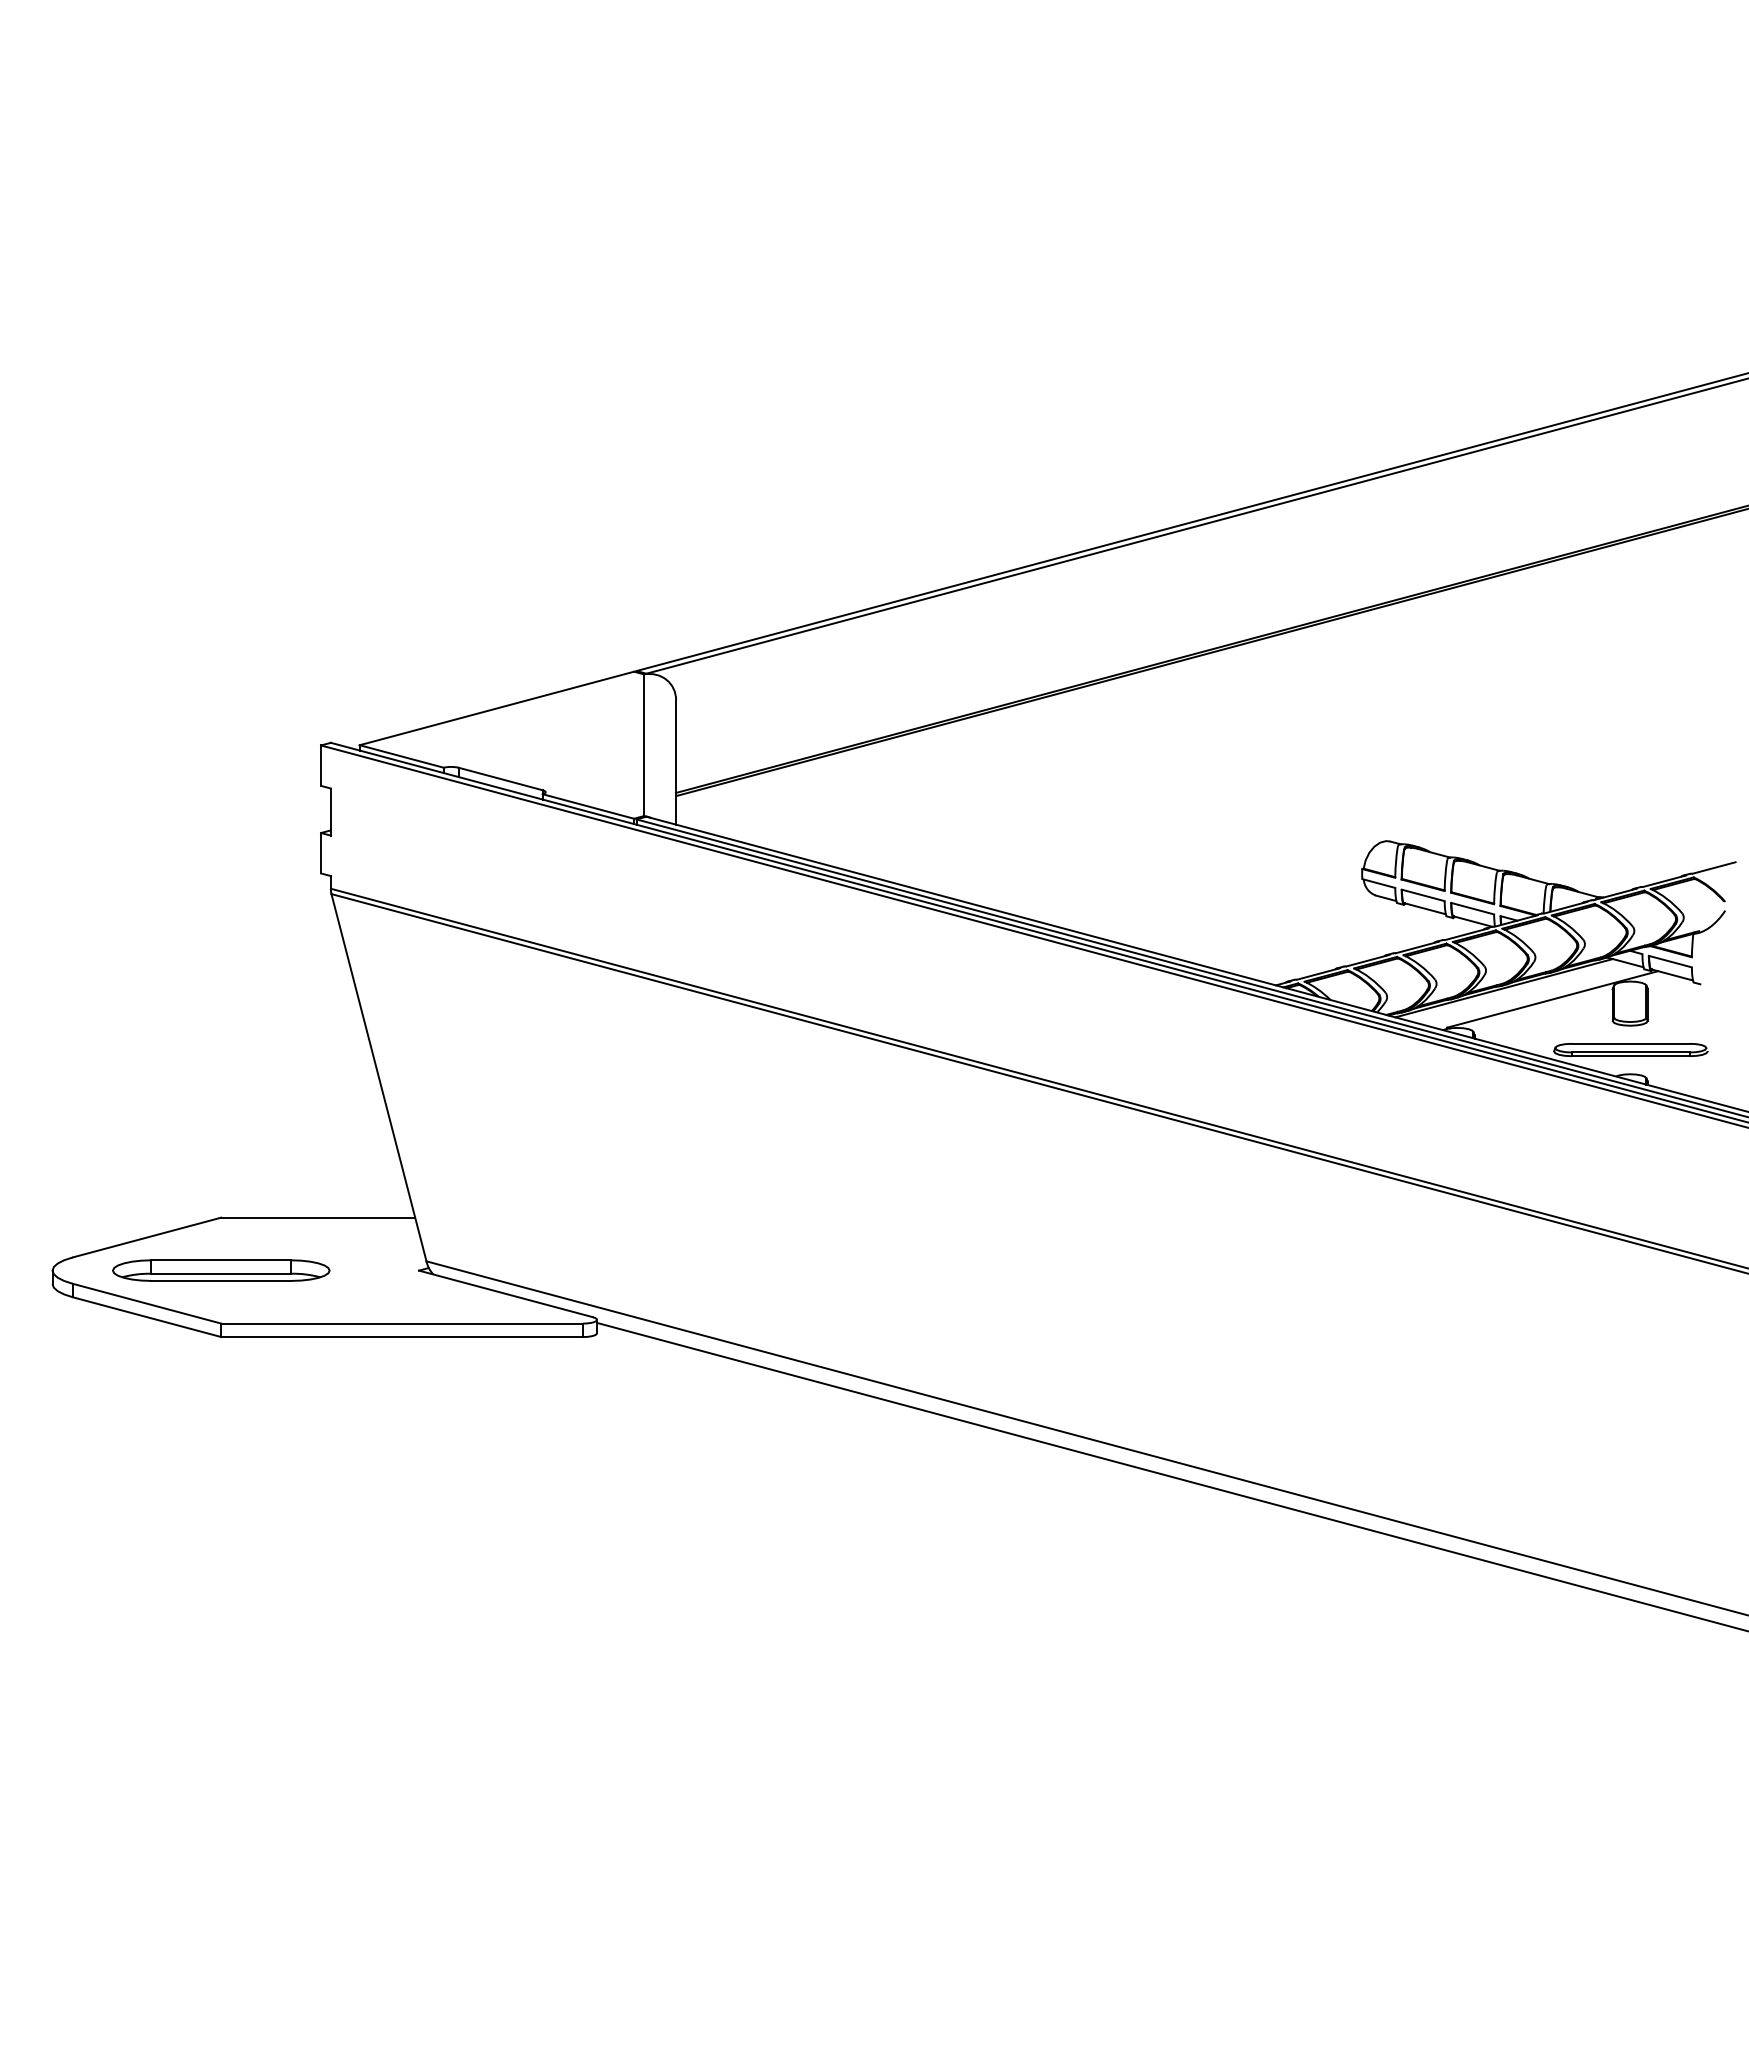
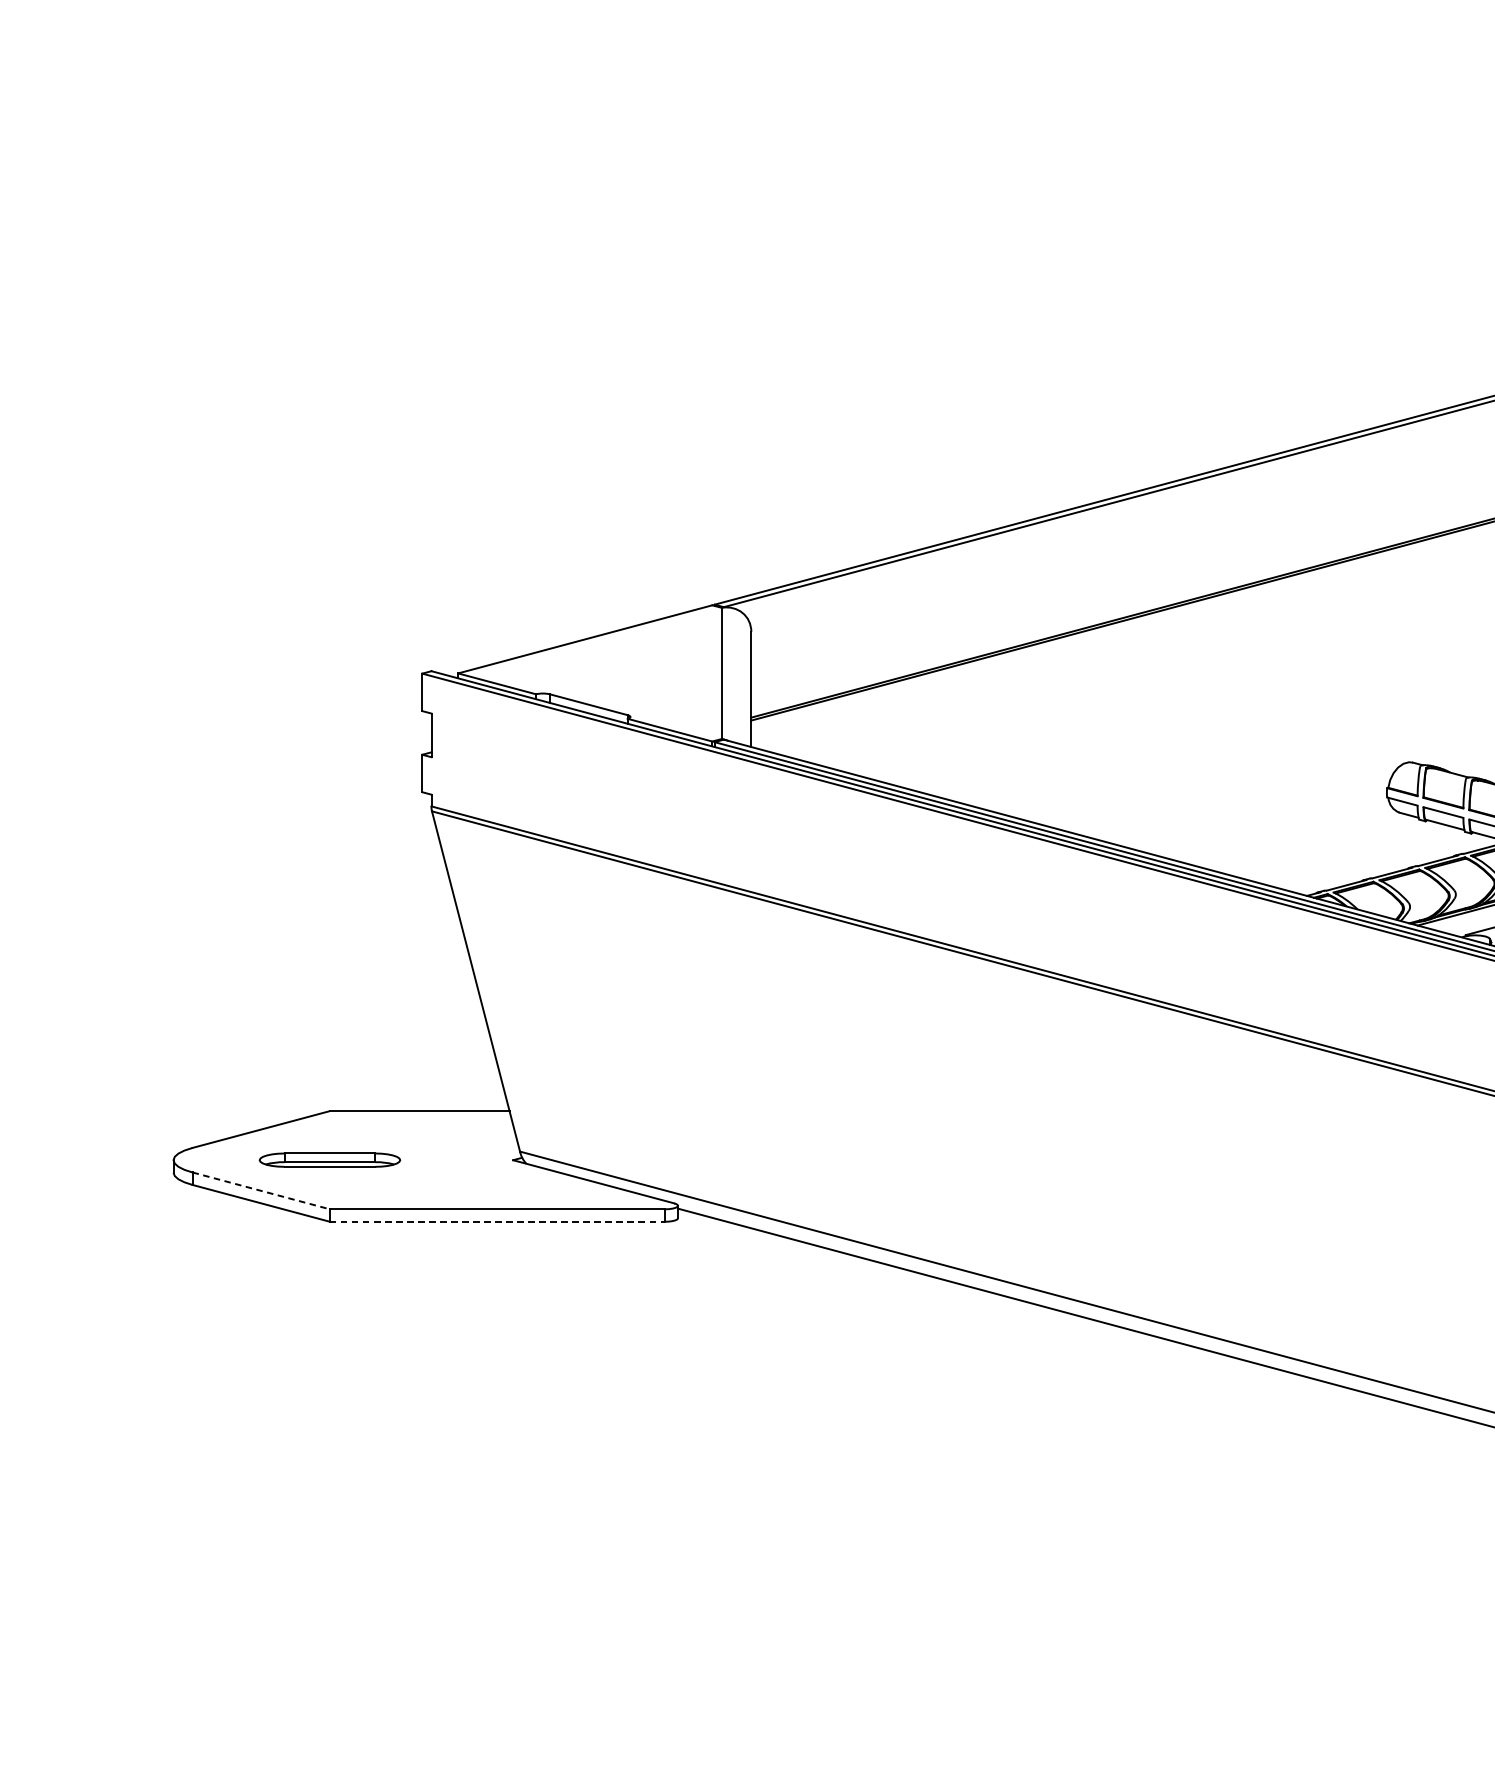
part: (221, 1270) -> (330, 1160), size x0.7
line: (147, 1303) -> (261, 1190), solid -> dashed
line: (402, 1337) -> (497, 1222), solid -> dashed

